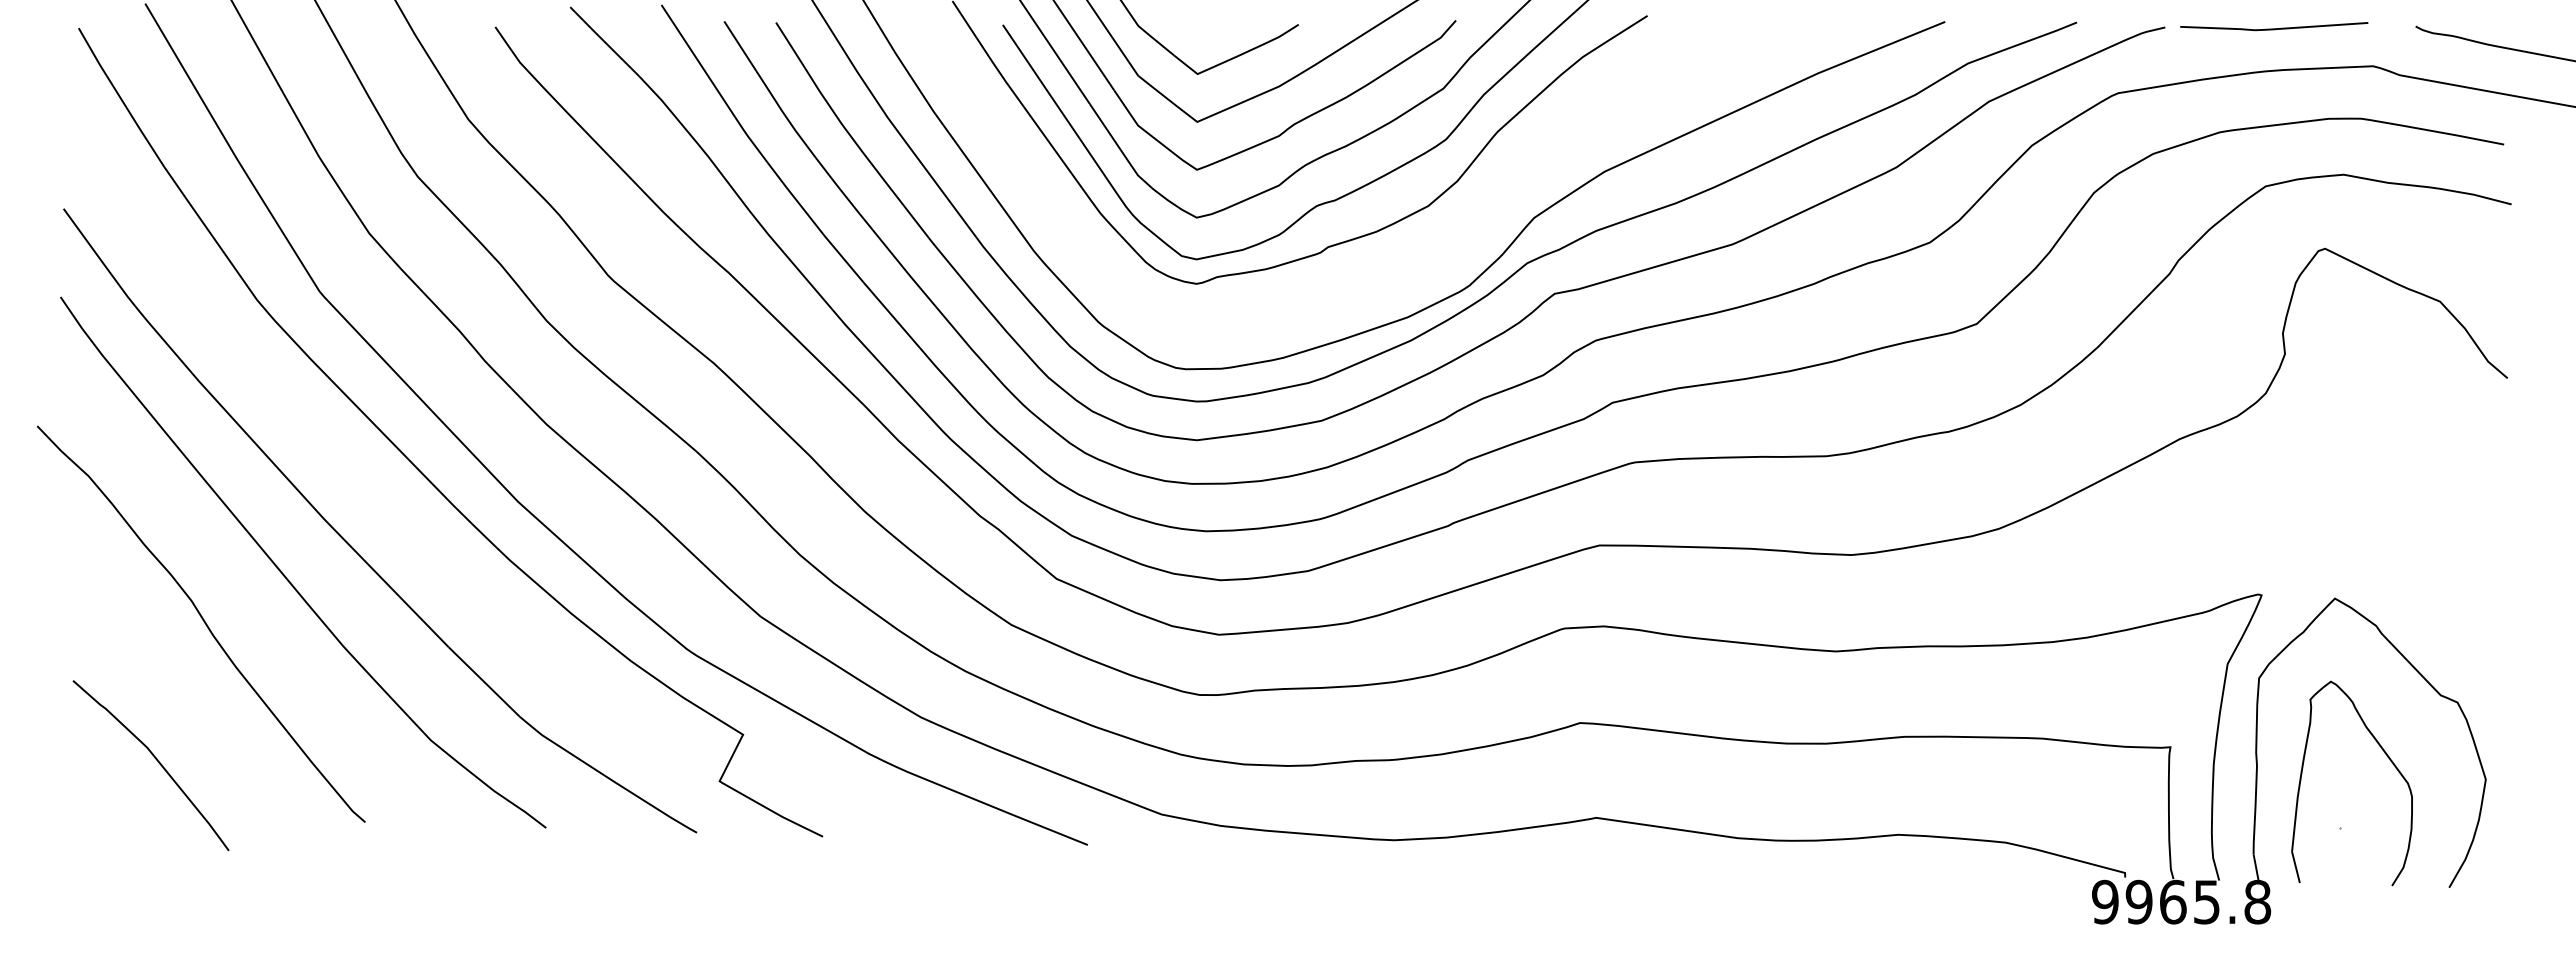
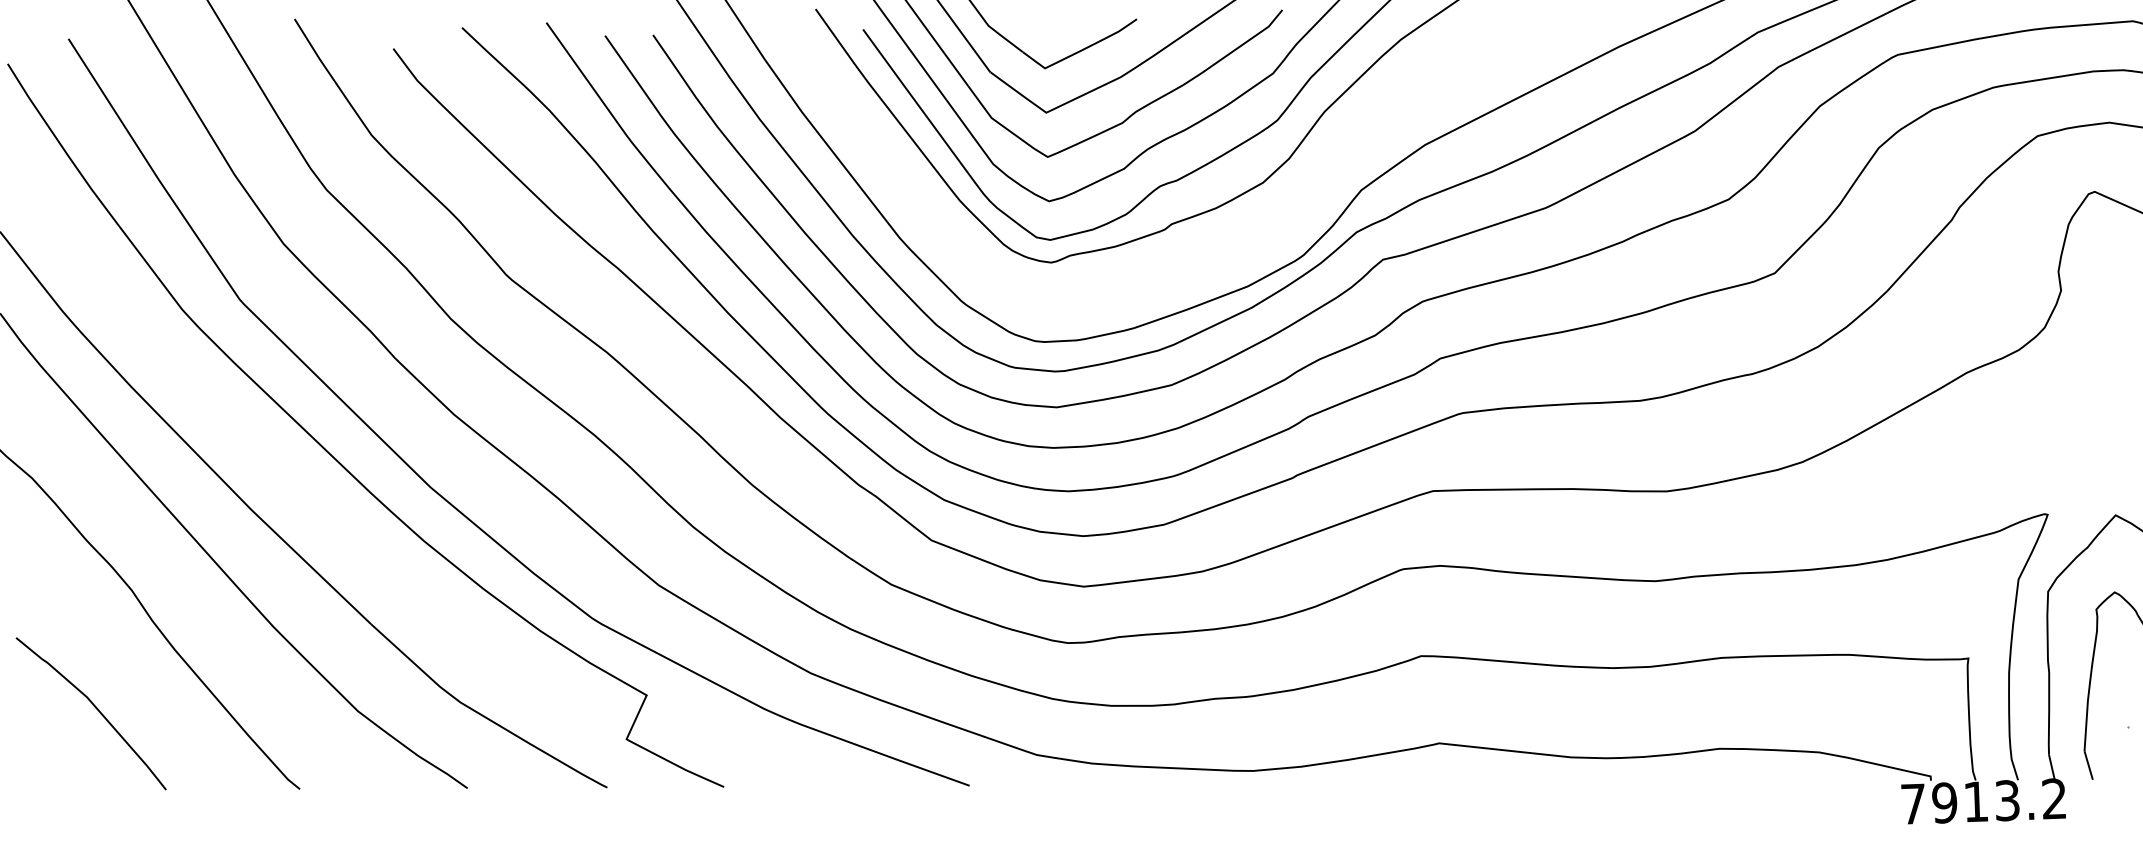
curve: (155, 759) -> (95, 707), moved
text: (2181, 901) -> (1983, 800), 9965.8 -> 7913.2

